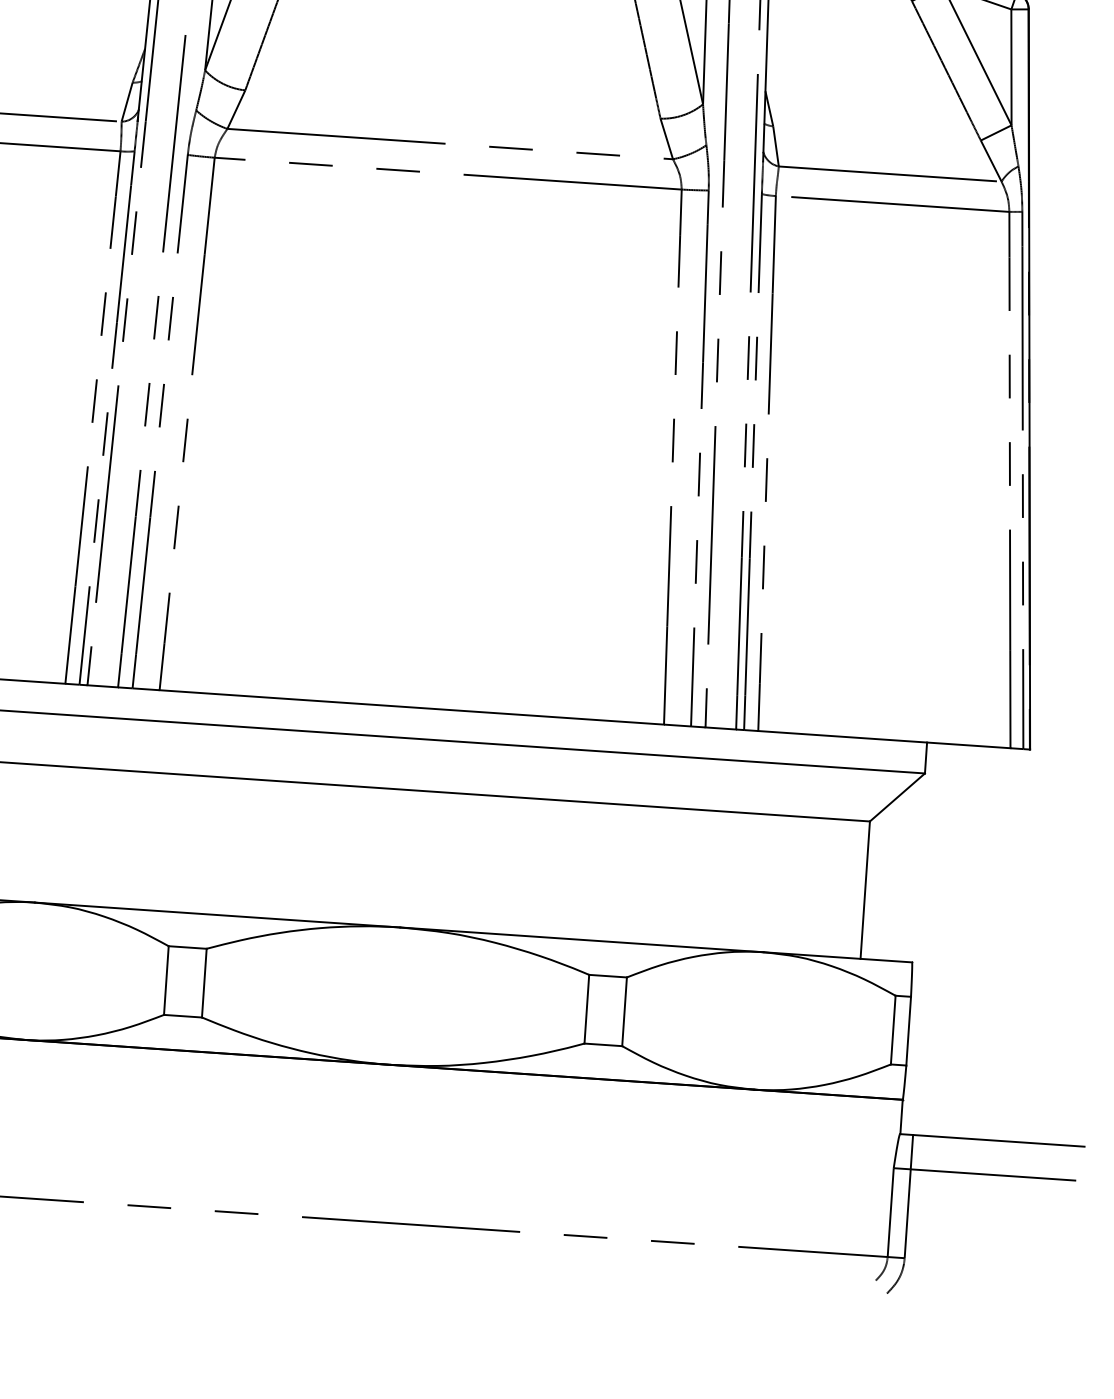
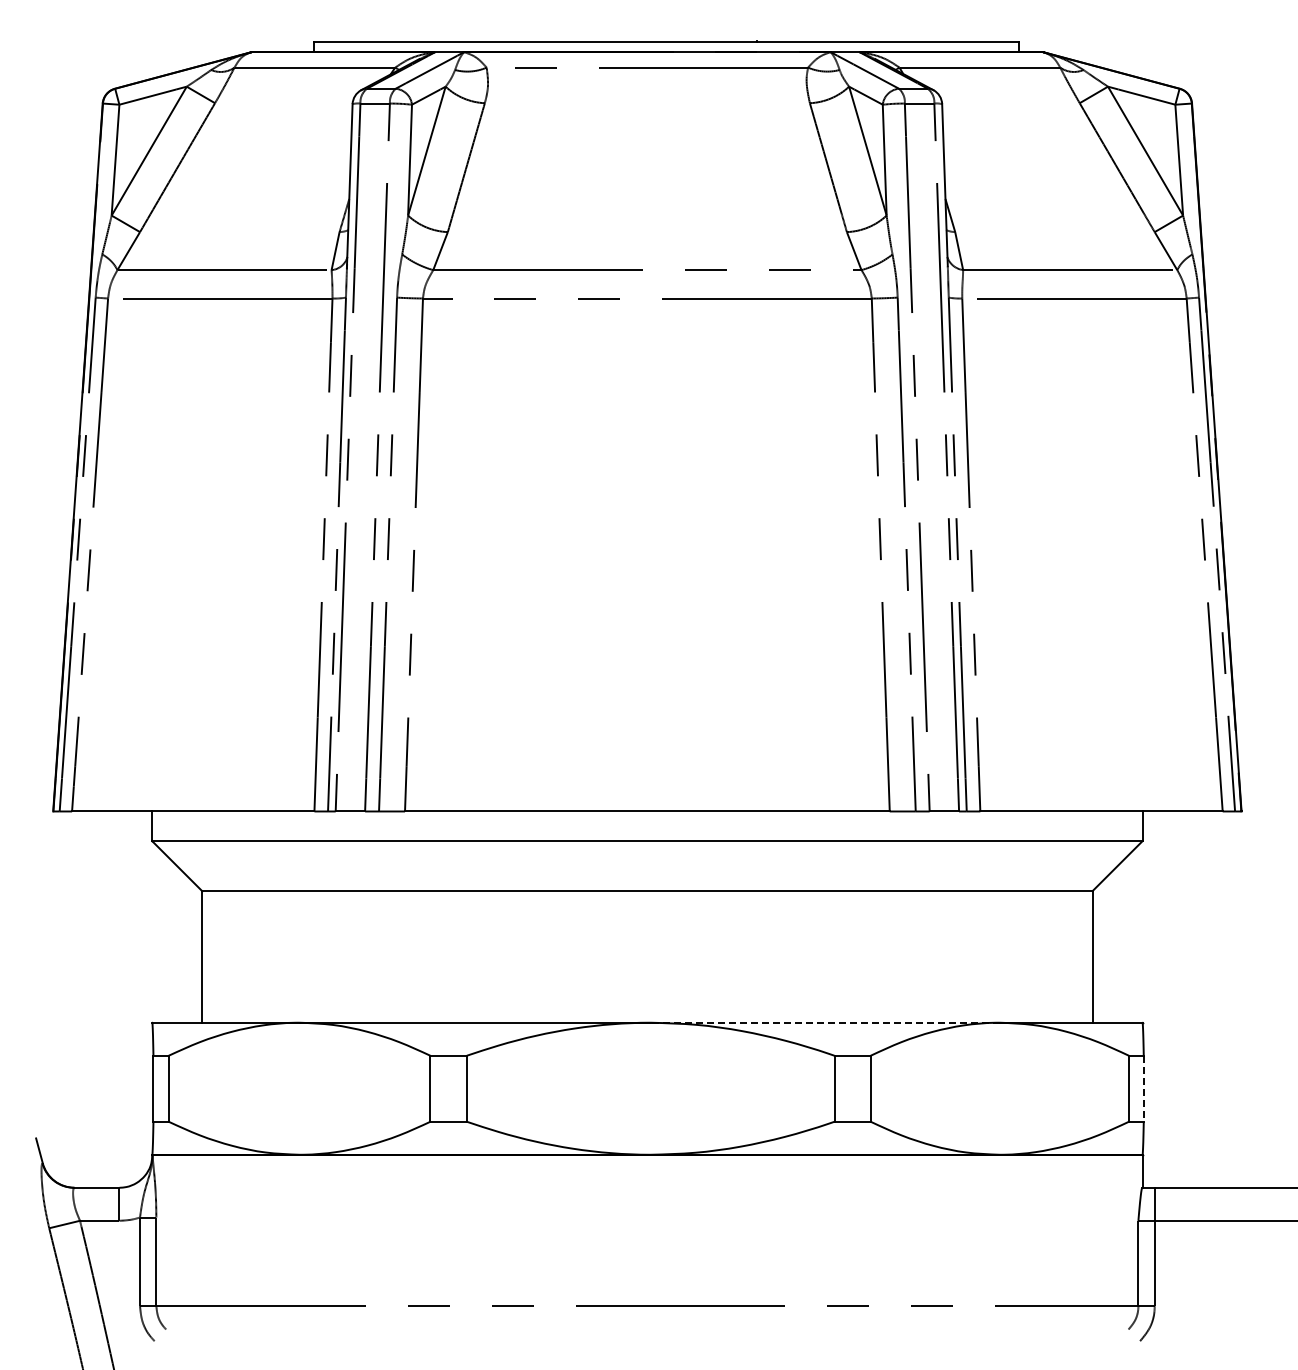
line: (582, 939) -> (825, 1022), solid -> dashed
line: (908, 1031) -> (1143, 1089), solid -> dashed

